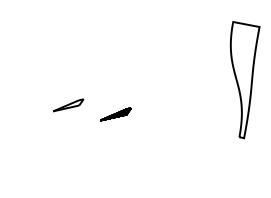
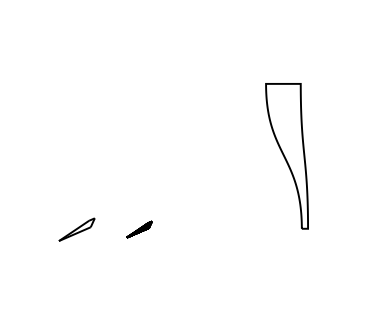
part: (115, 114) -> (139, 229), size x0.7

